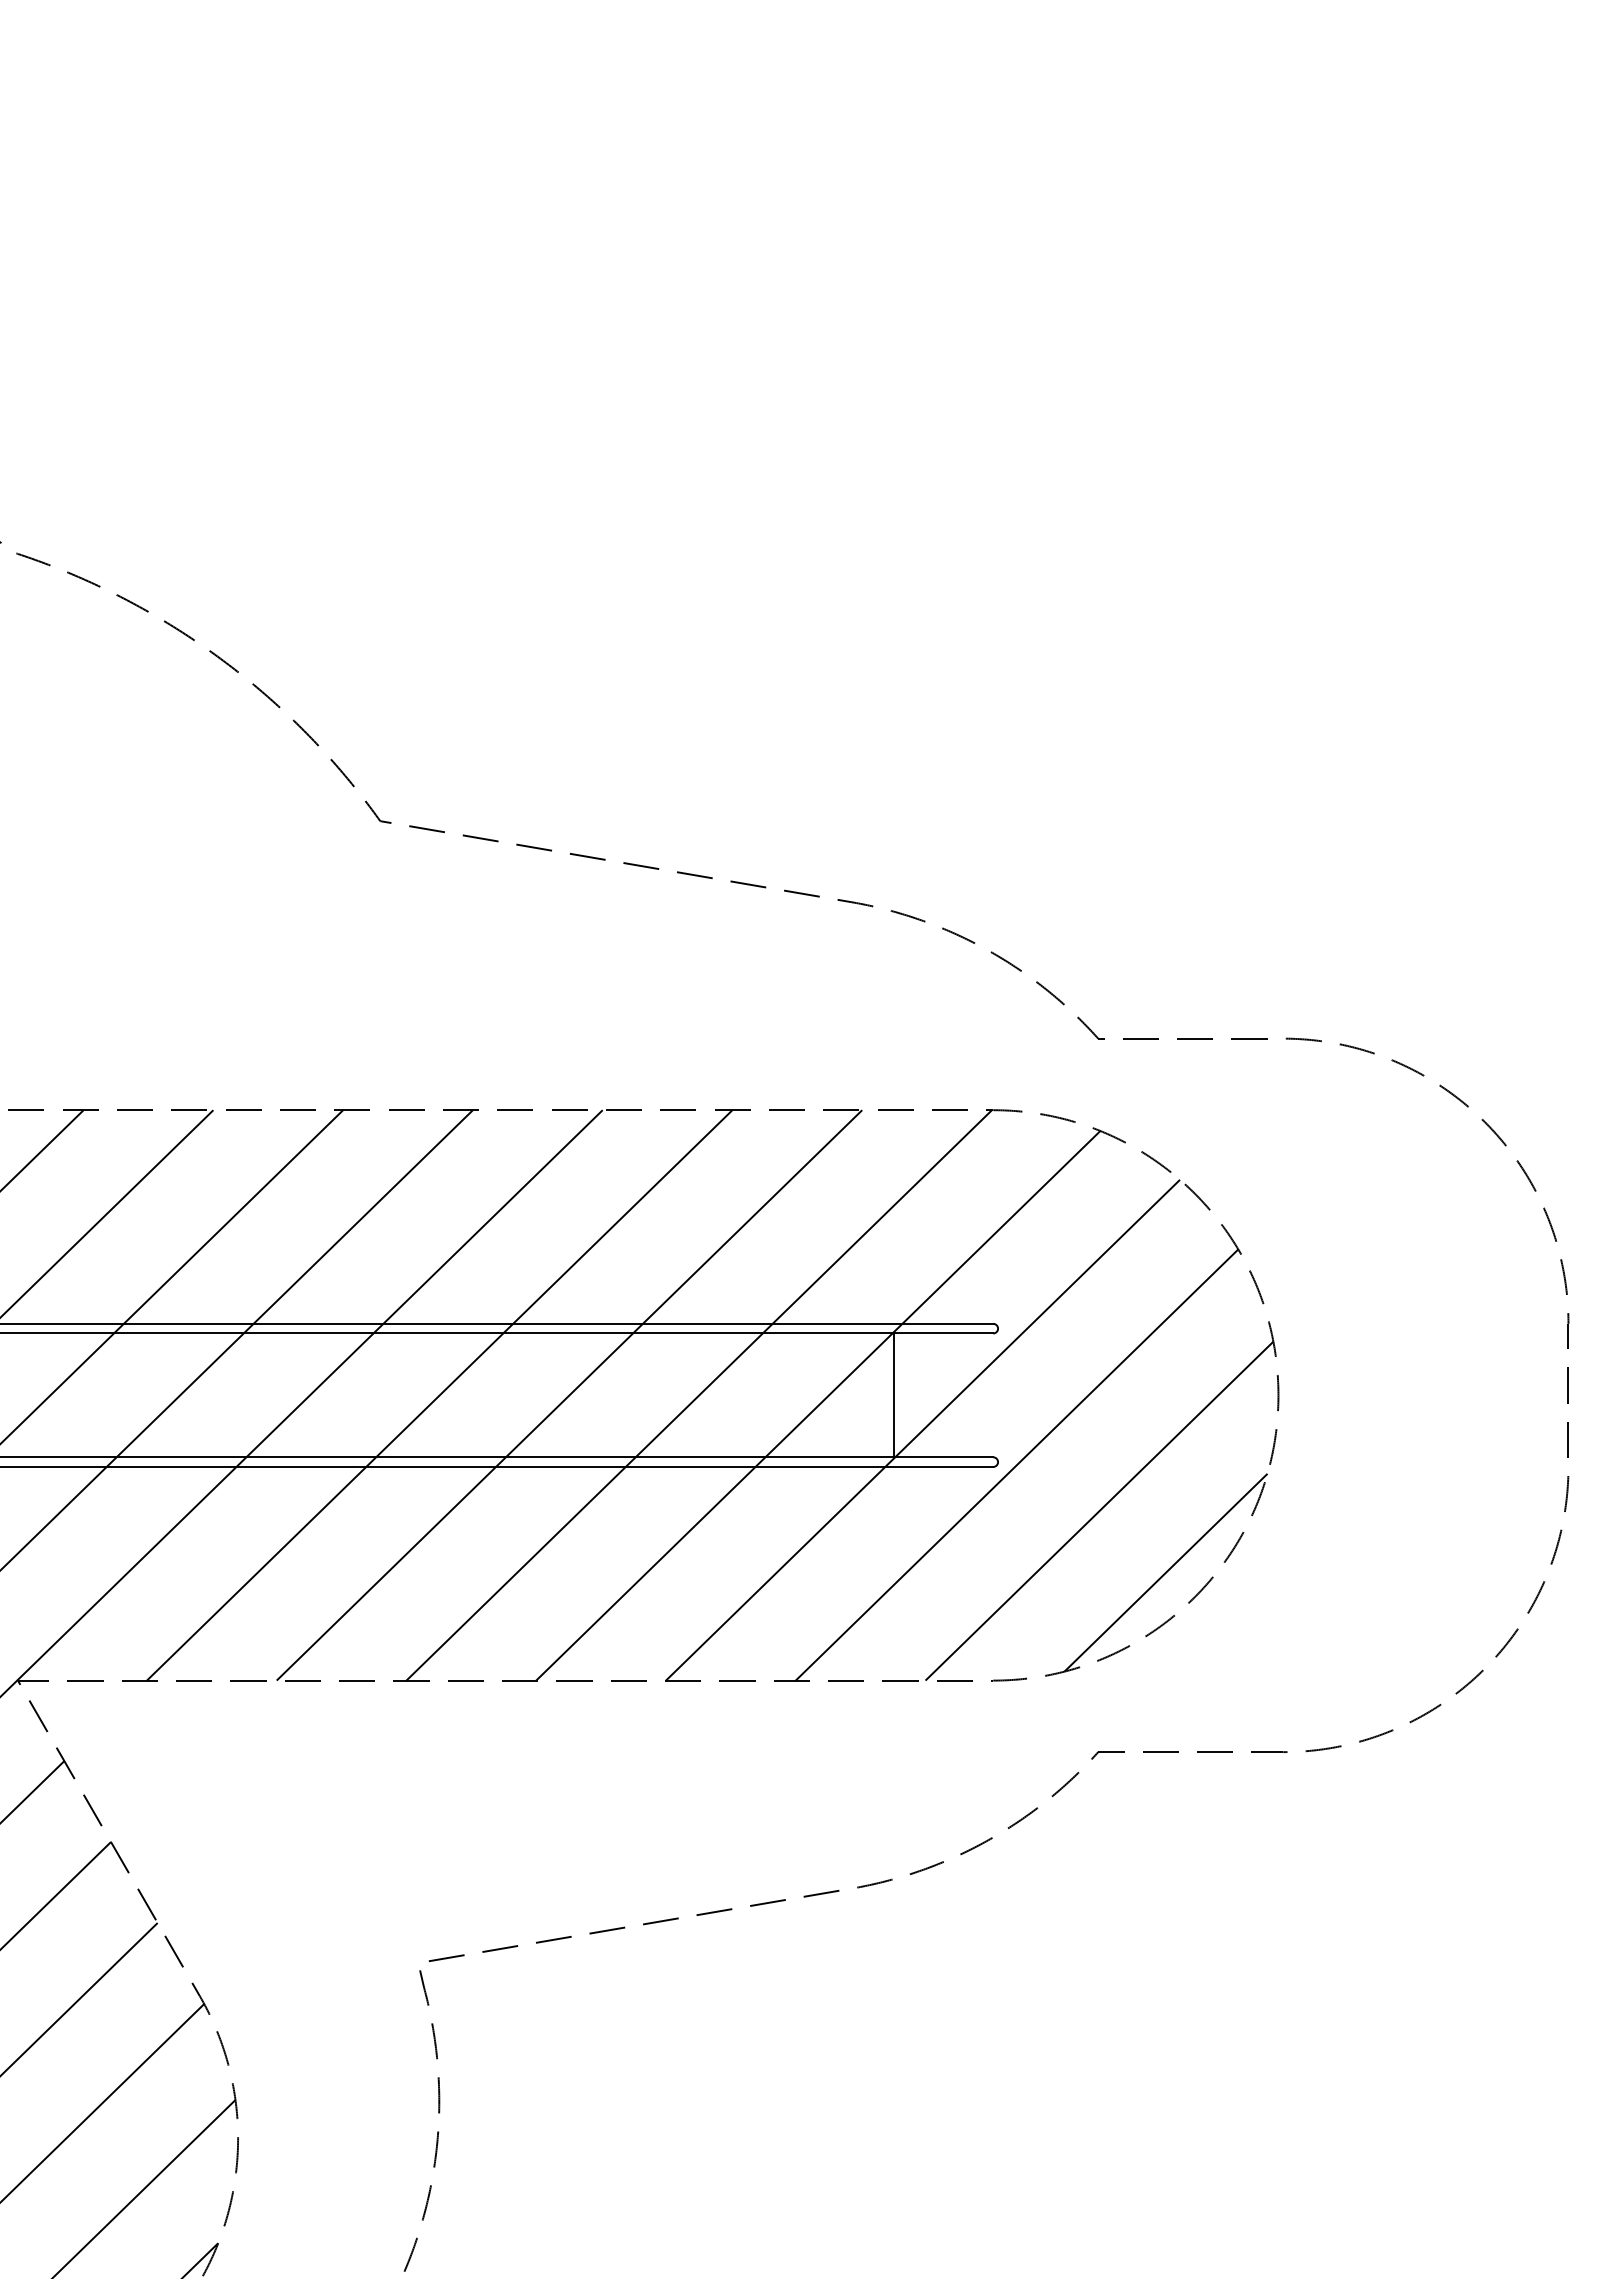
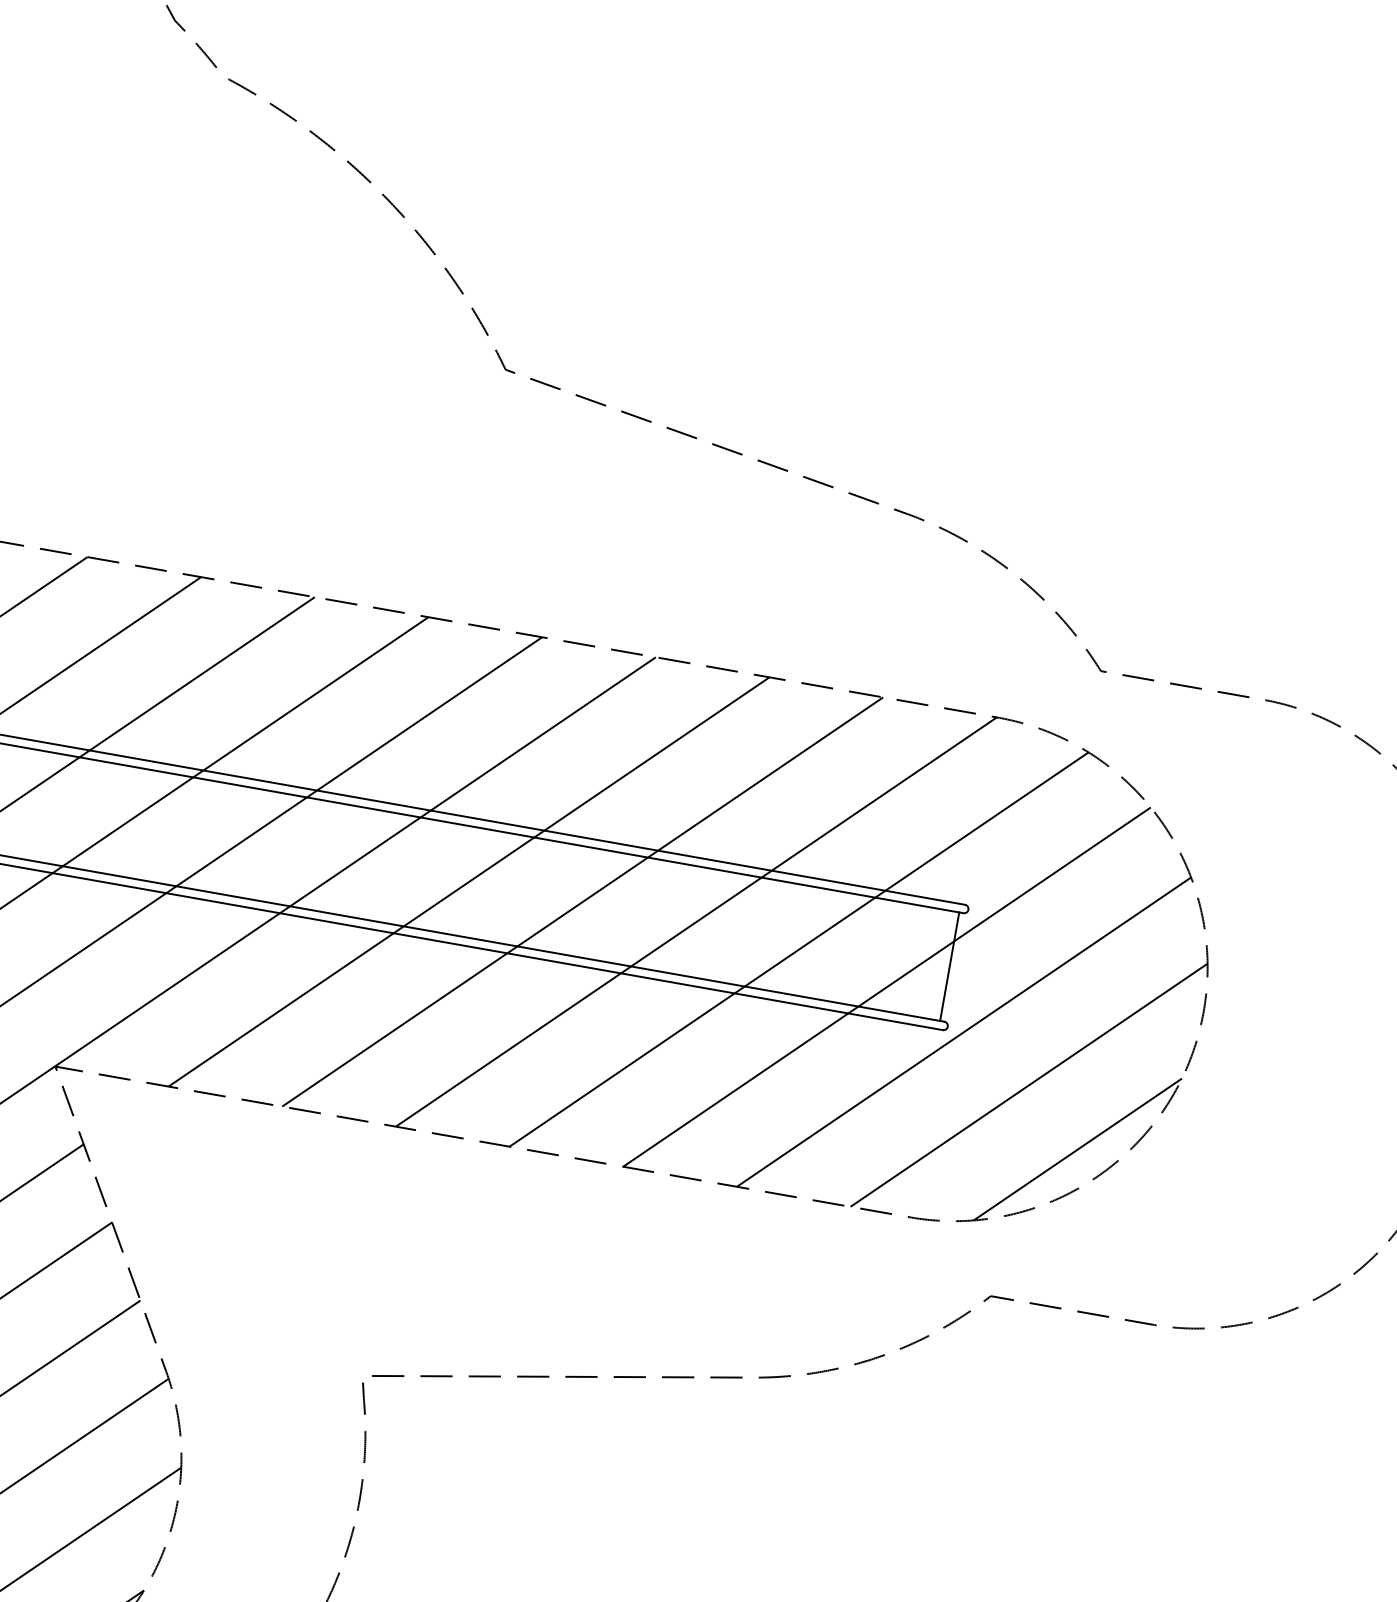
line: (894, 1395) -> (949, 966), moved

